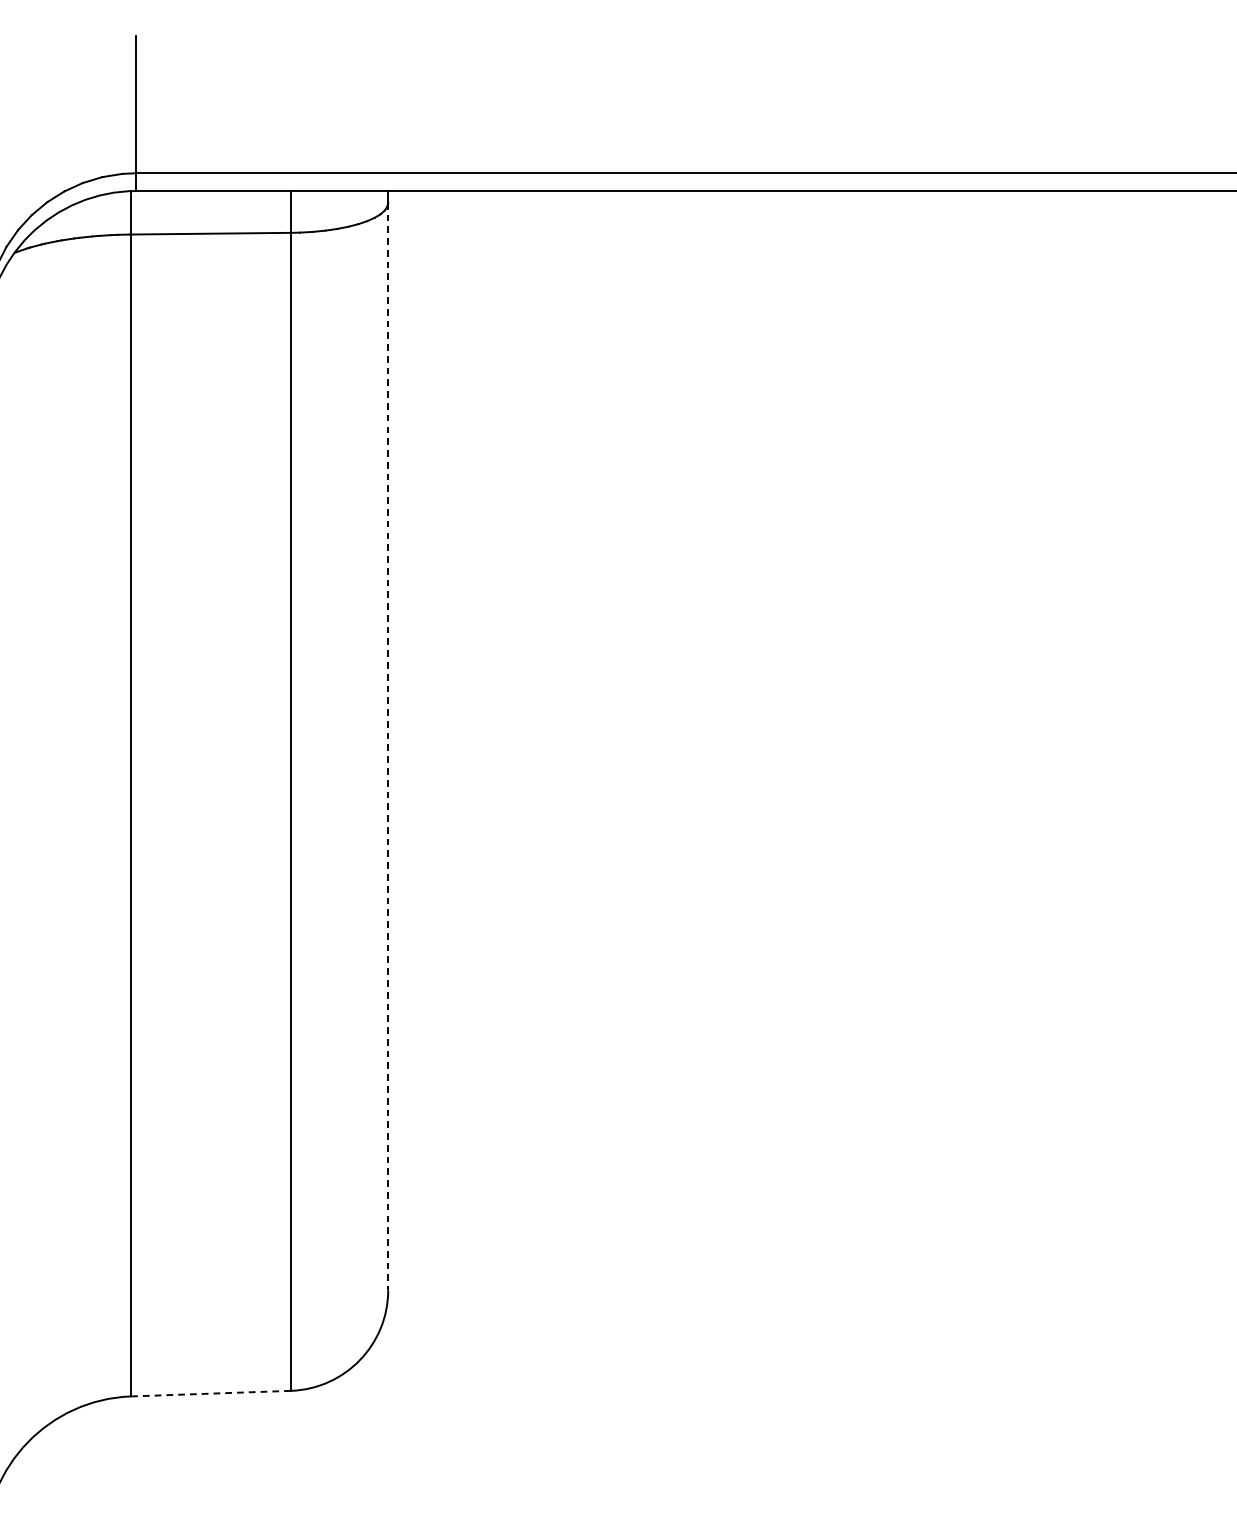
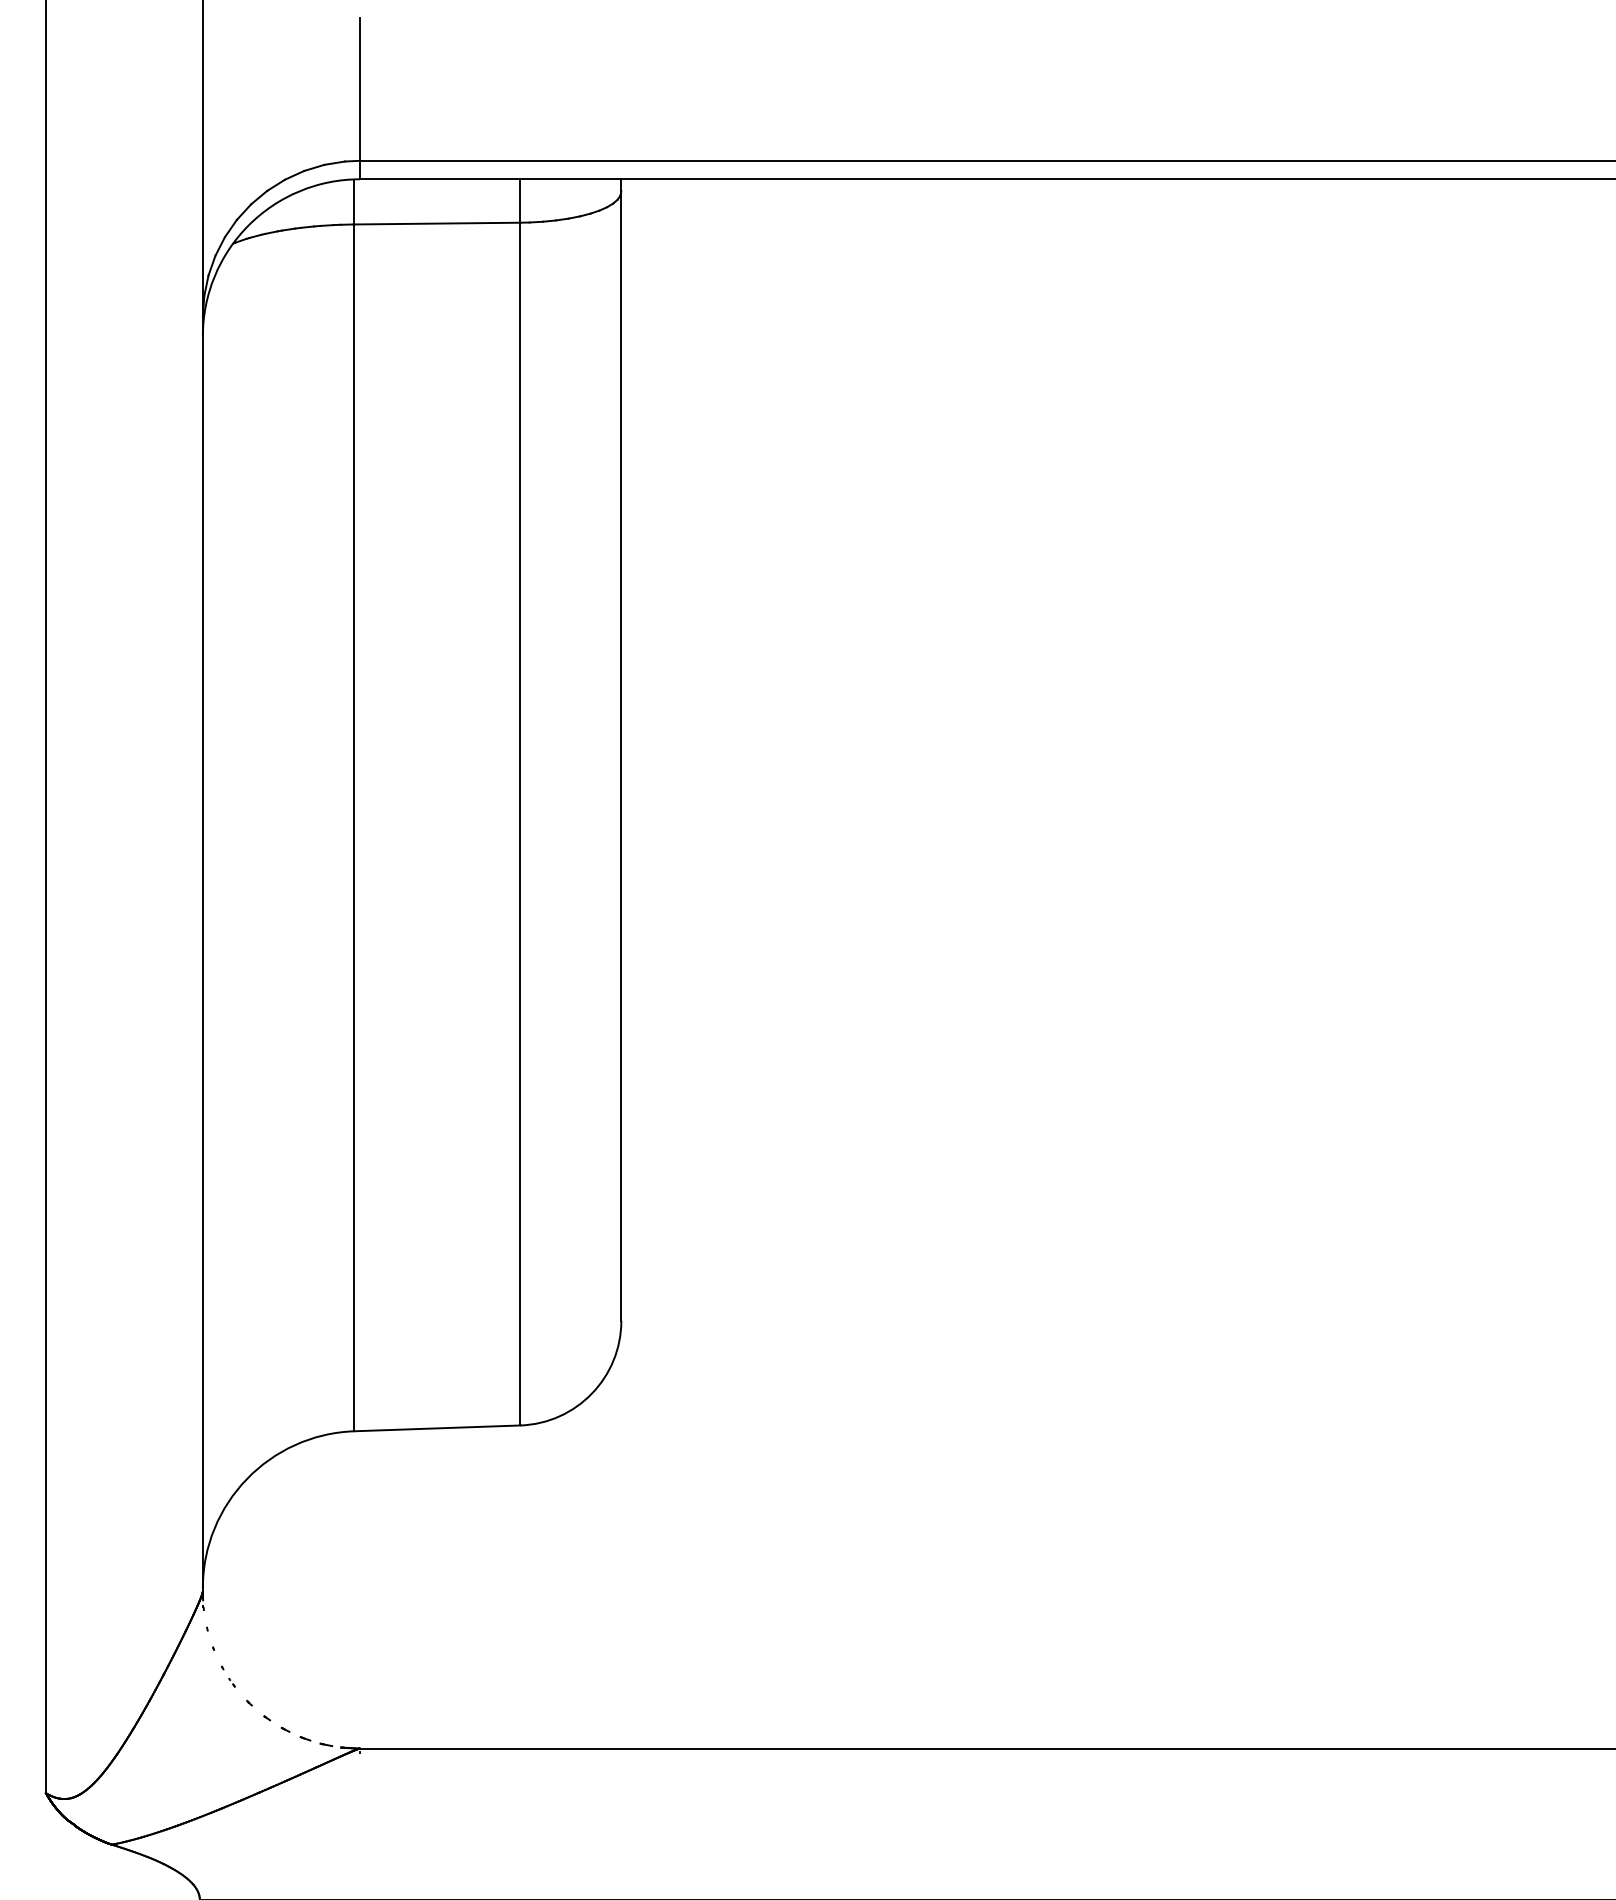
line: (388, 746) -> (621, 756), dashed -> solid
line: (211, 1393) -> (437, 1428), dashed -> solid

